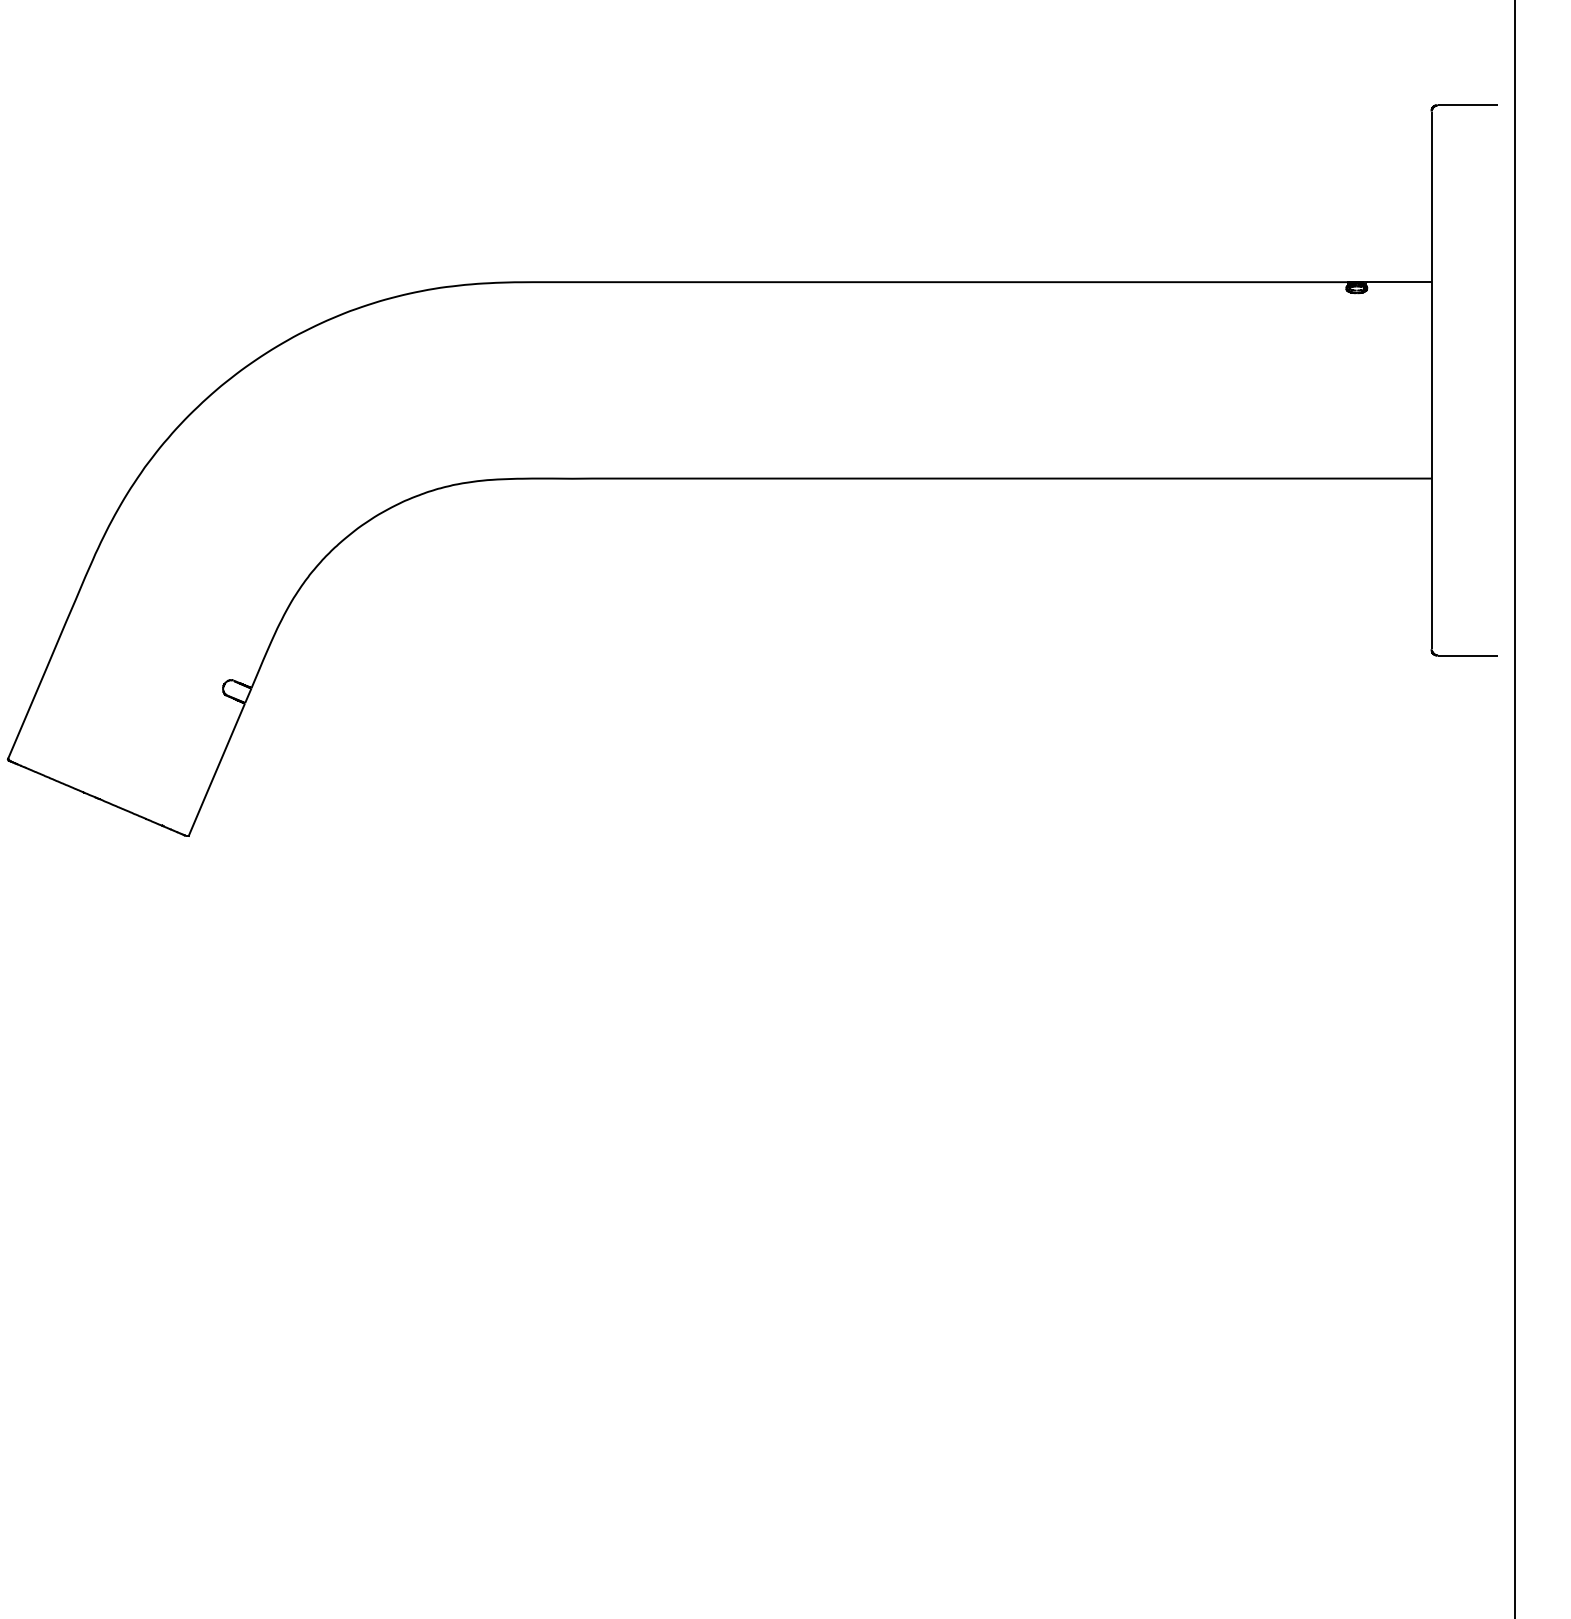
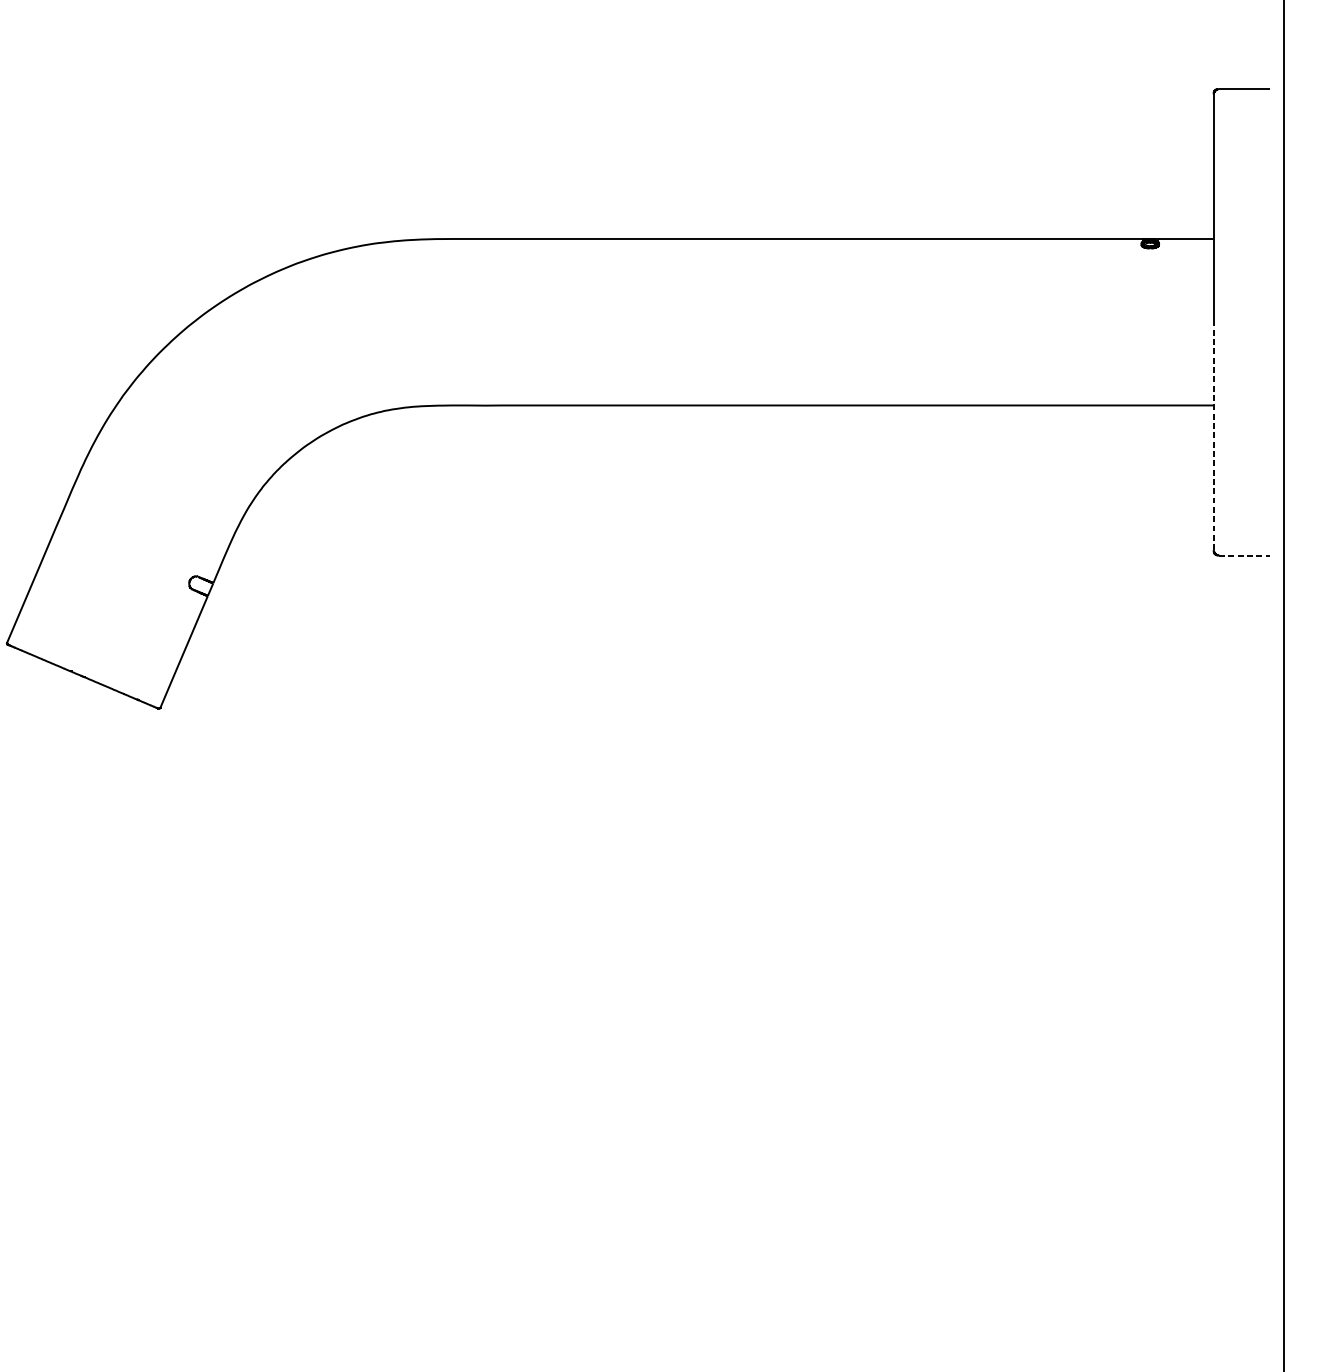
line: (1431, 514) -> (1213, 435), solid -> dashed
line: (1468, 655) -> (1244, 555), solid -> dashed

